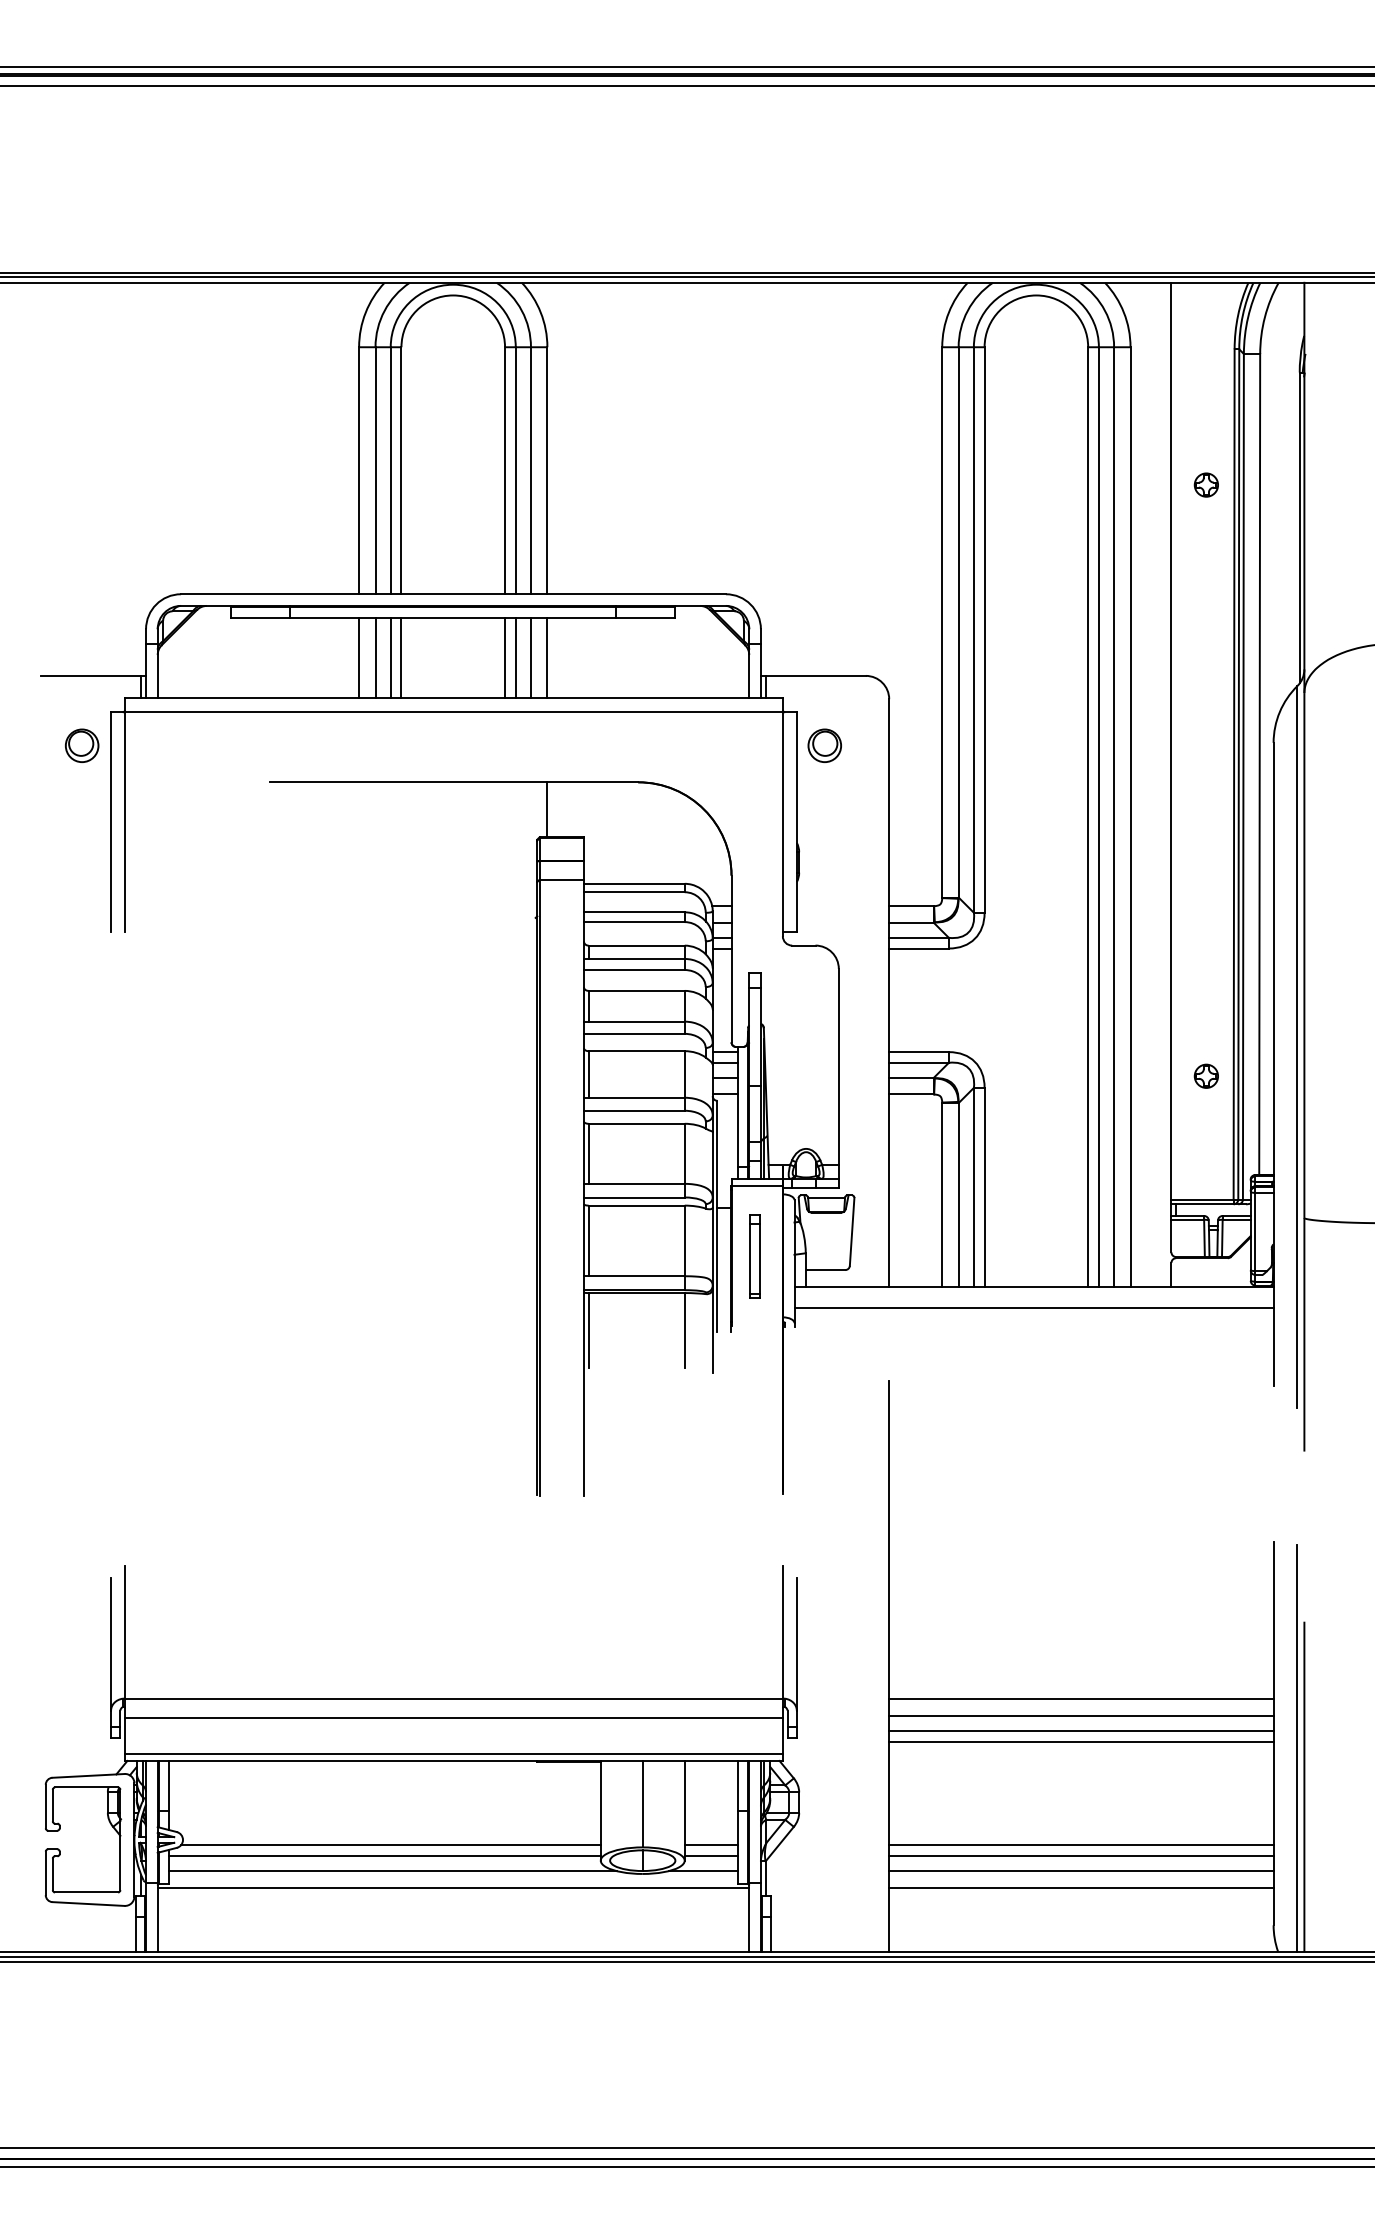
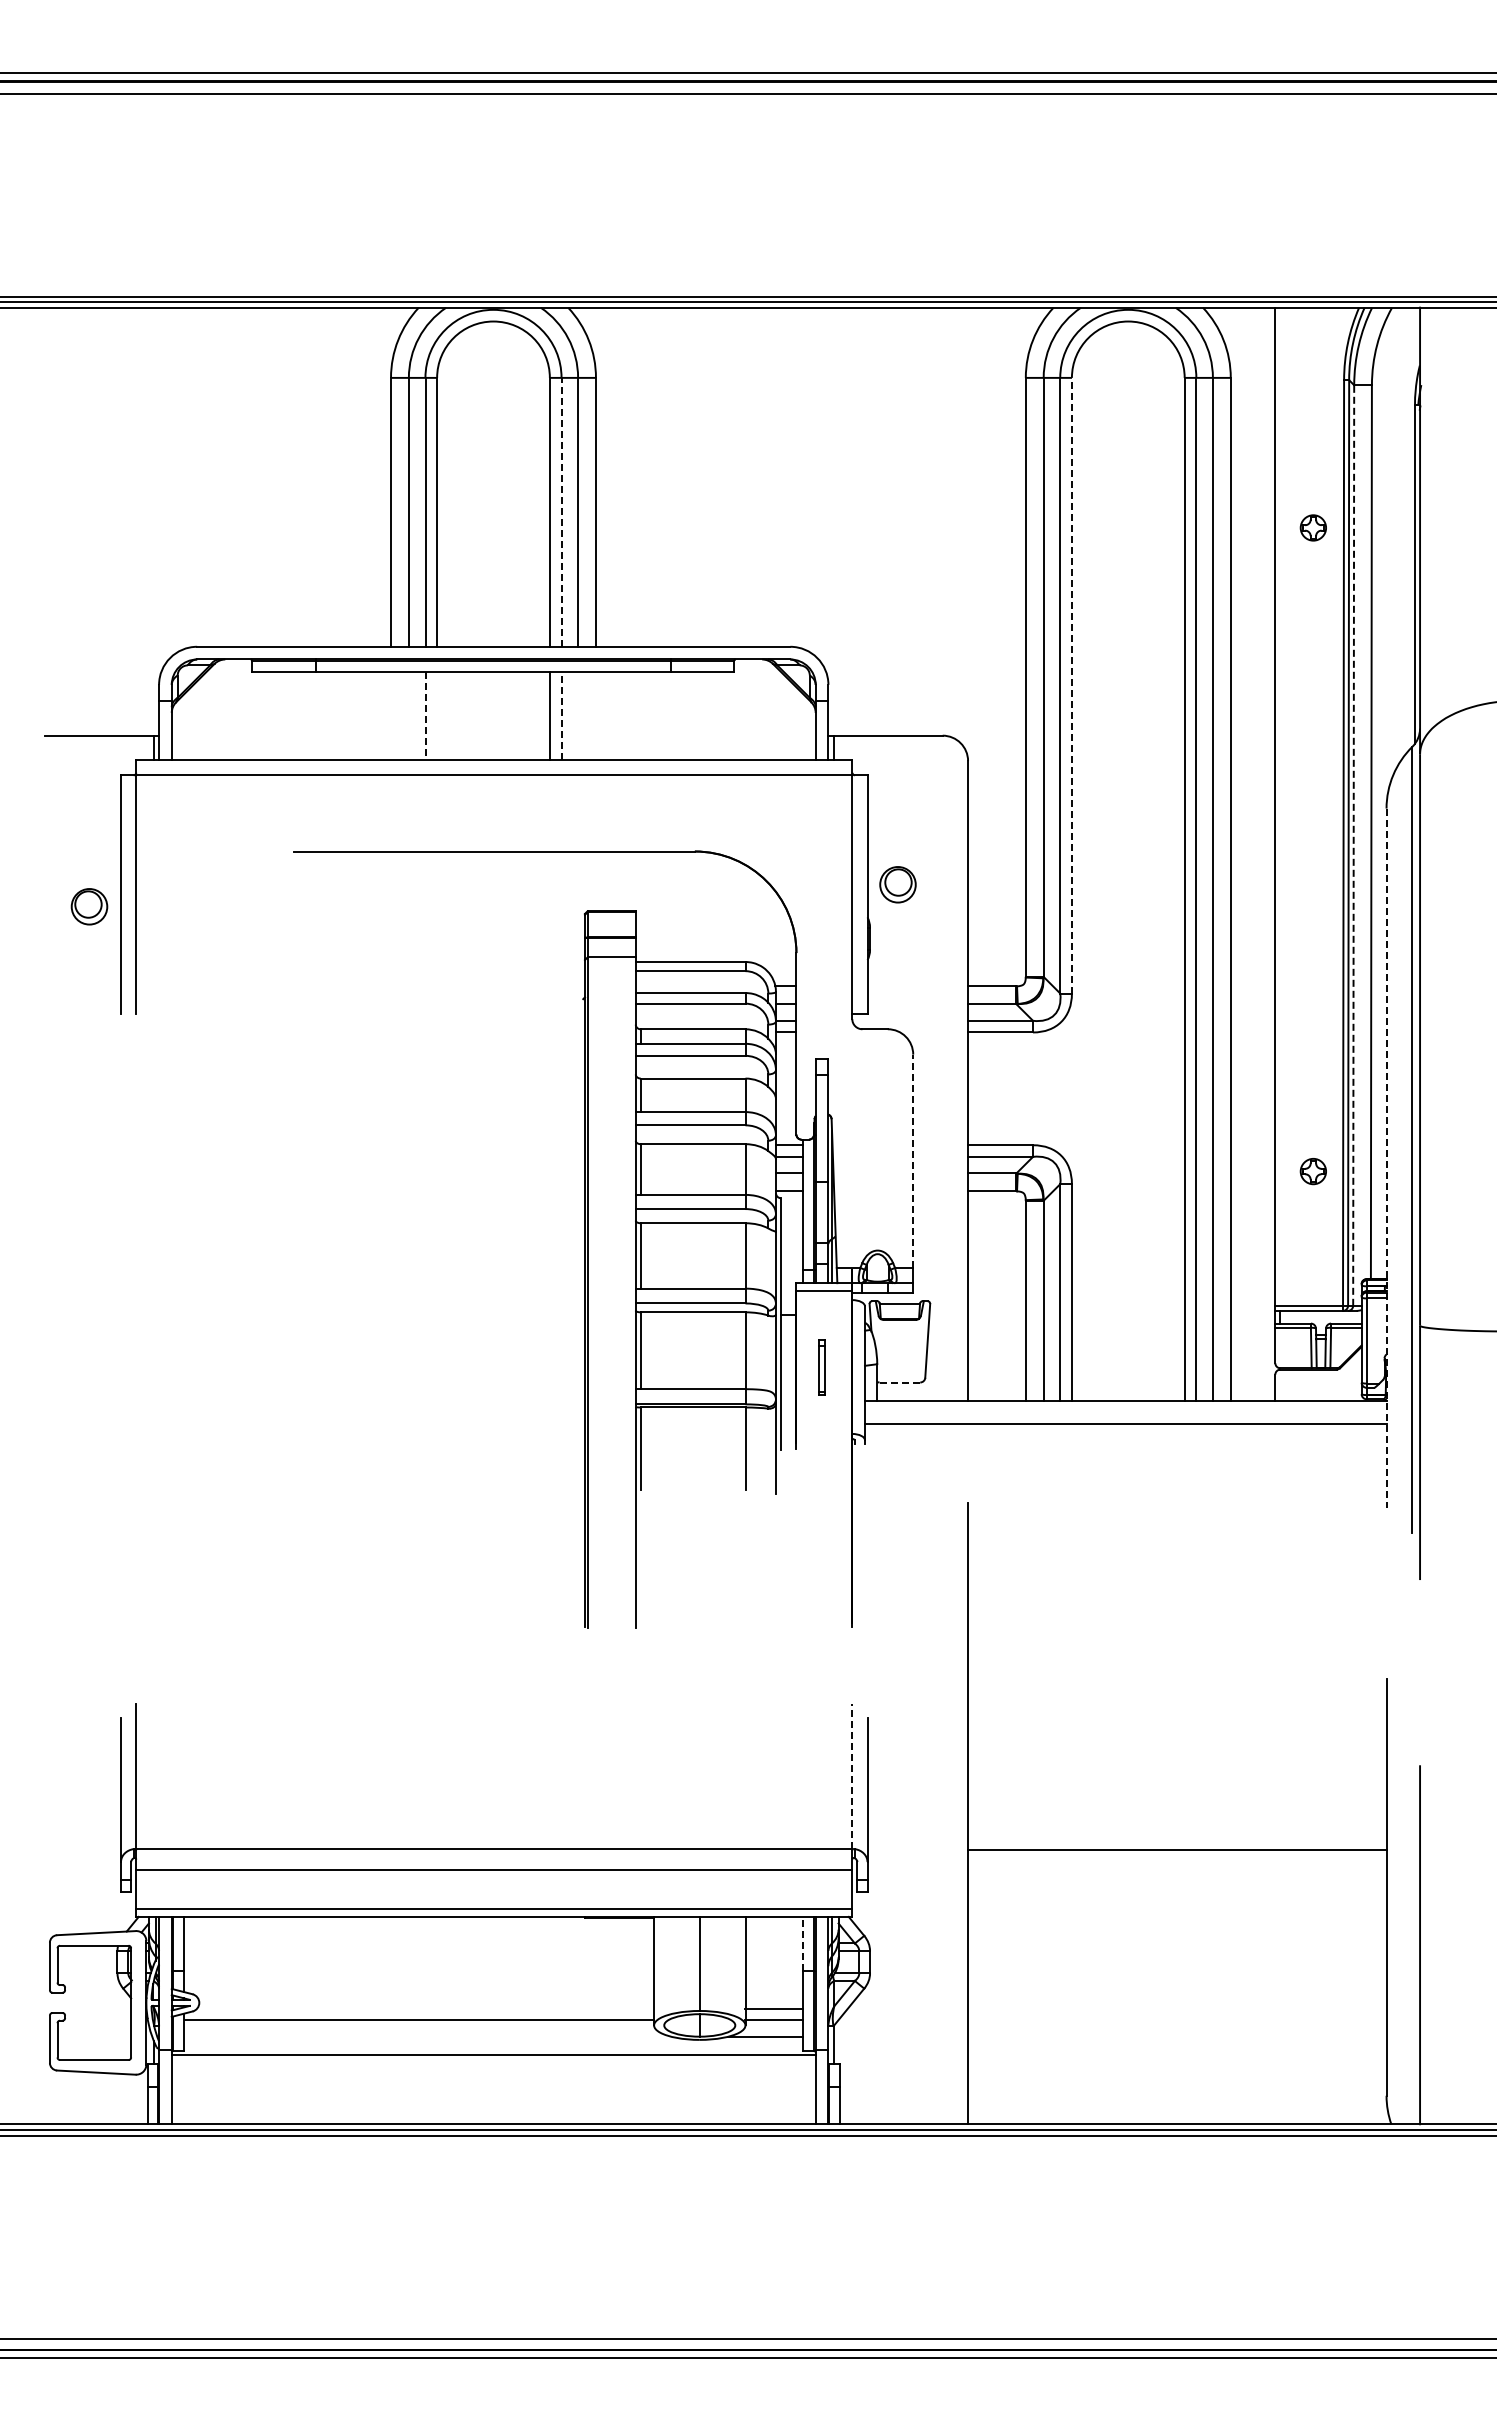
line: (515, 469) -> (561, 511), solid -> dashed
line: (984, 629) -> (1071, 685), solid -> dashed
line: (359, 658) -> (391, 716), removed
line: (375, 658) -> (408, 716), removed
line: (390, 658) -> (425, 716), solid -> dashed
line: (401, 658) -> (437, 716), removed
line: (515, 658) -> (561, 716), solid -> dashed
line: (531, 658) -> (578, 716), removed
line: (547, 658) -> (596, 716), removed
part: (82, 745) -> (89, 906), moved
part: (824, 745) -> (897, 884), moved
line: (1243, 776) -> (1353, 845), solid -> dashed
line: (547, 809) -> (596, 881), removed
line: (1273, 1064) -> (1386, 1158), solid -> dashed
line: (839, 1067) -> (913, 1161), solid -> dashed
part: (754, 1256) -> (821, 1367), size x0.6
line: (827, 1270) -> (900, 1382), solid -> dashed
line: (783, 1632) -> (852, 1776), solid -> dashed
line: (1081, 1715) -> (1177, 1867), removed
line: (1081, 1731) -> (1177, 1884), removed
line: (1081, 1741) -> (1177, 1895), removed
line: (1297, 1748) -> (1412, 1903), removed
line: (738, 1785) -> (803, 1943), solid -> dashed
line: (390, 1845) -> (425, 2008), removed
line: (1081, 1845) -> (1177, 2008), removed
line: (1081, 1856) -> (1177, 2020), removed
line: (392, 1870) -> (427, 2036), removed
line: (1081, 1870) -> (1177, 2036), removed
line: (1081, 1887) -> (1177, 2054), removed

